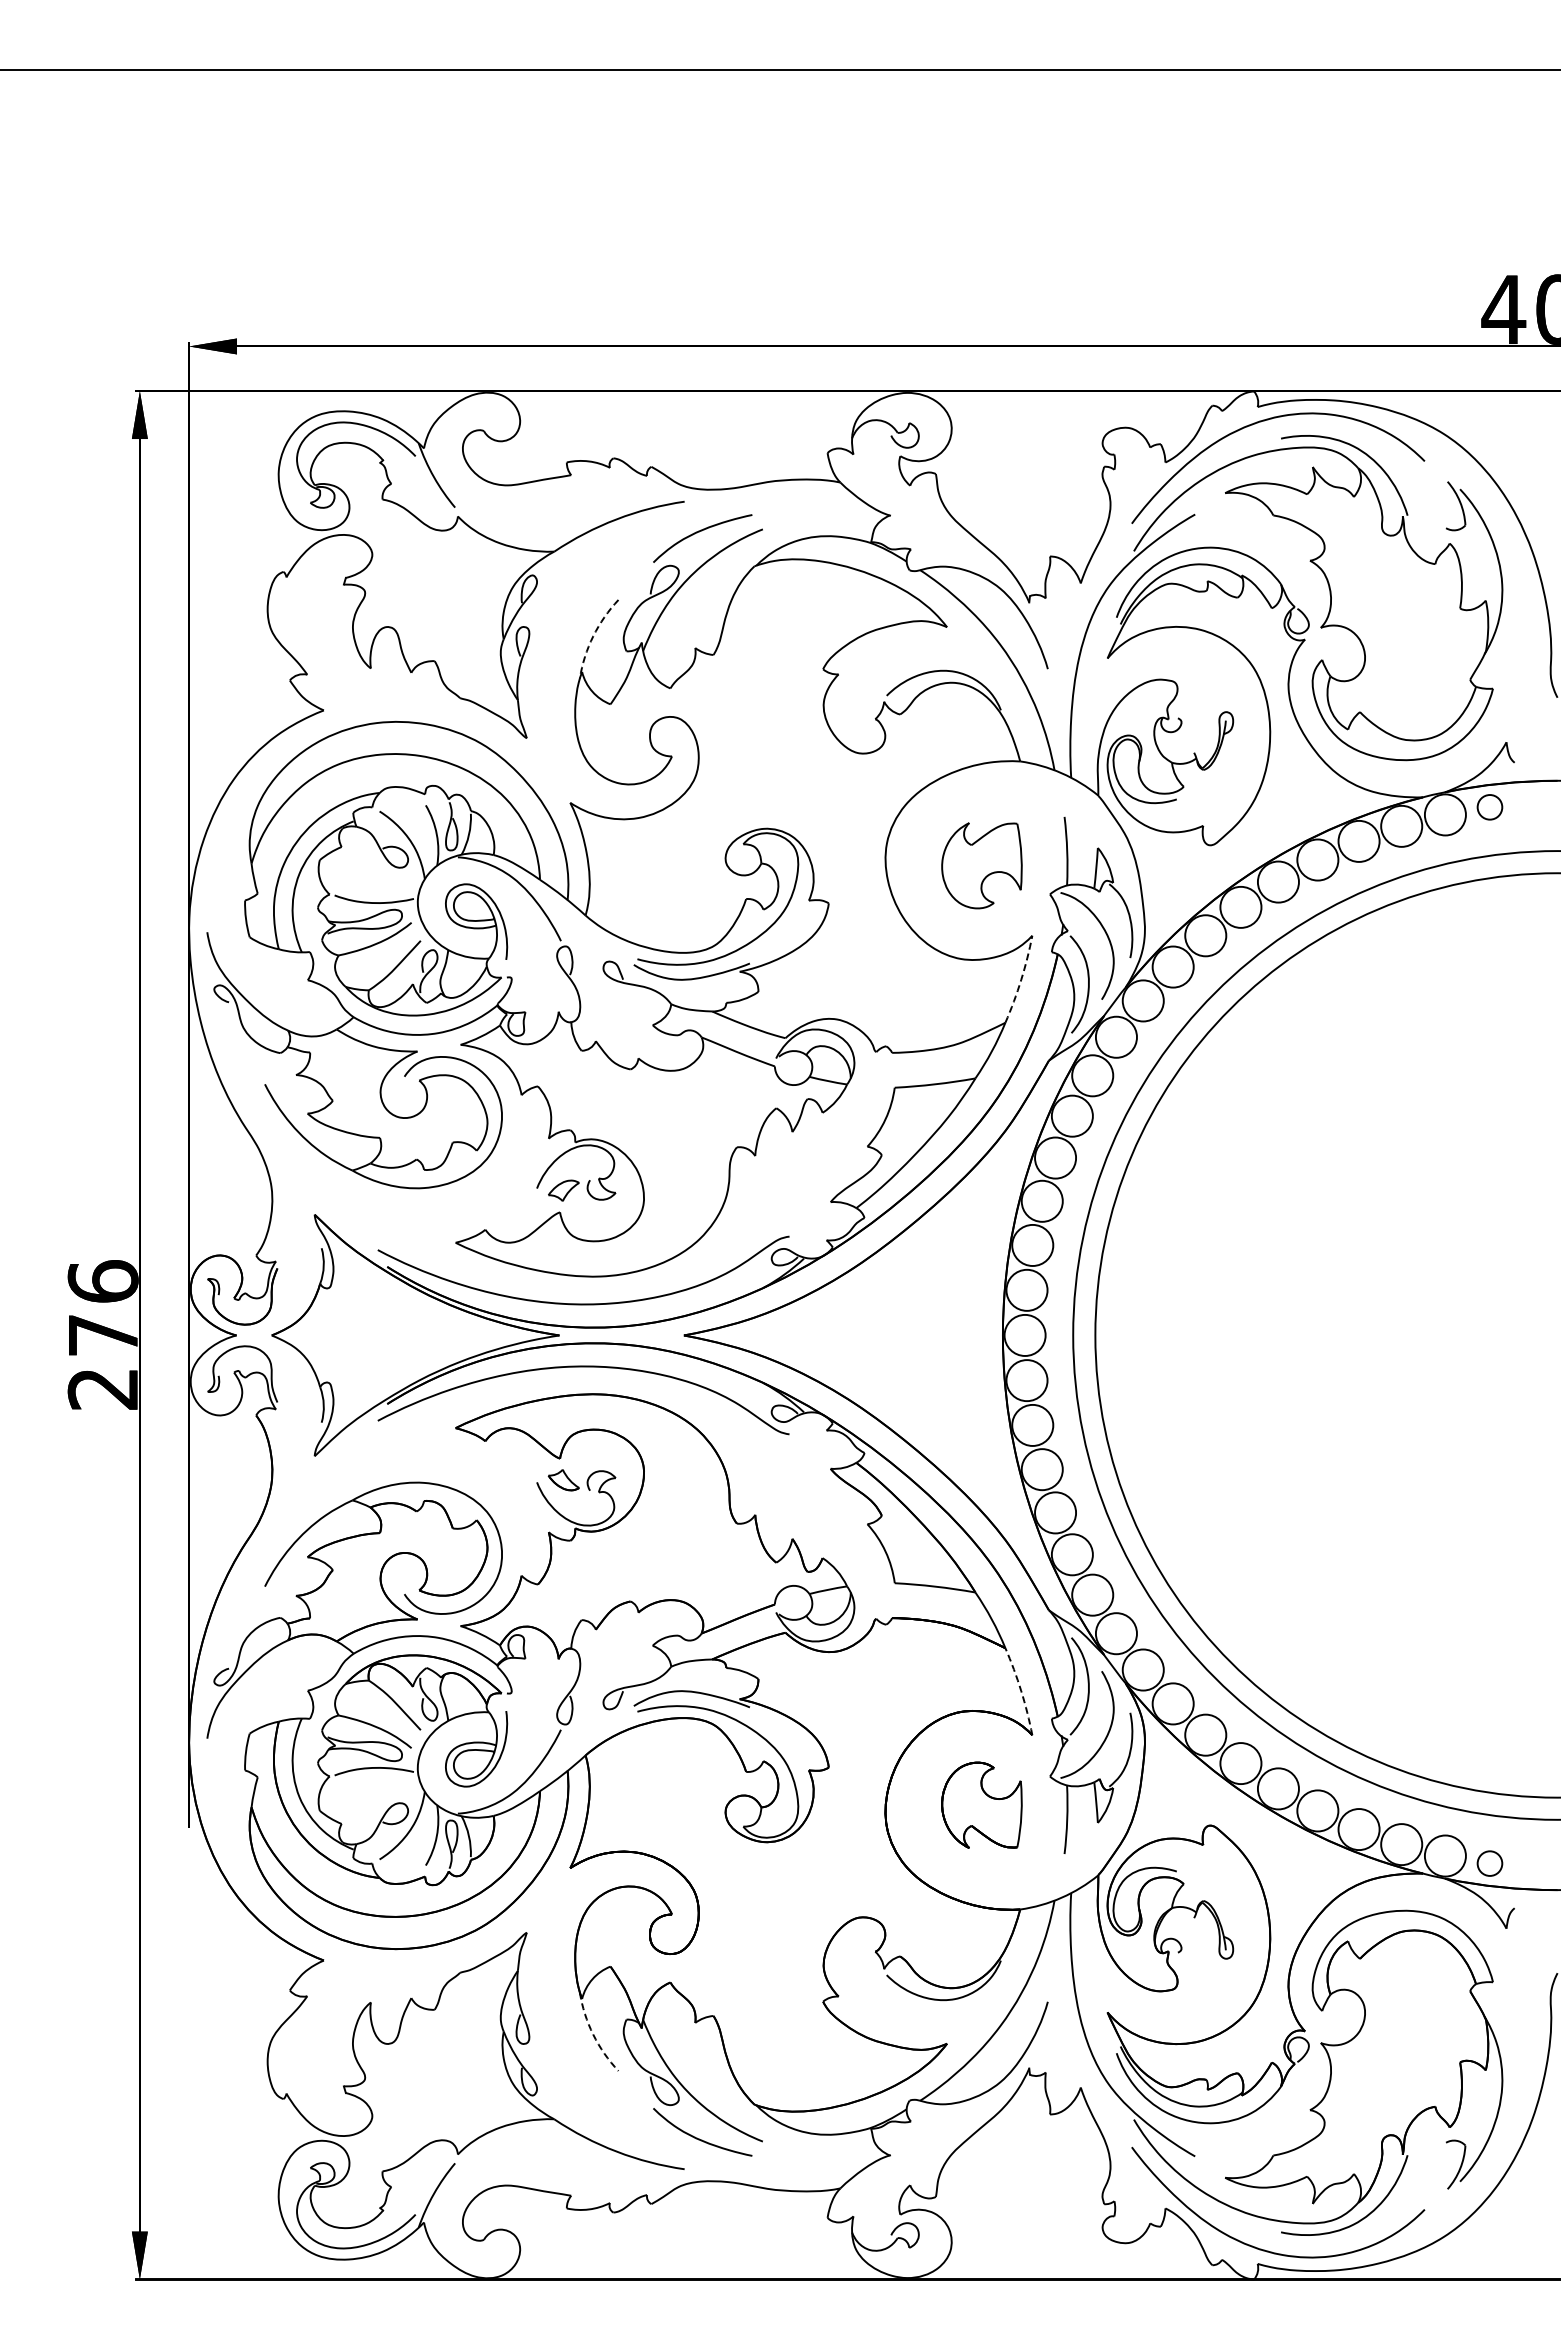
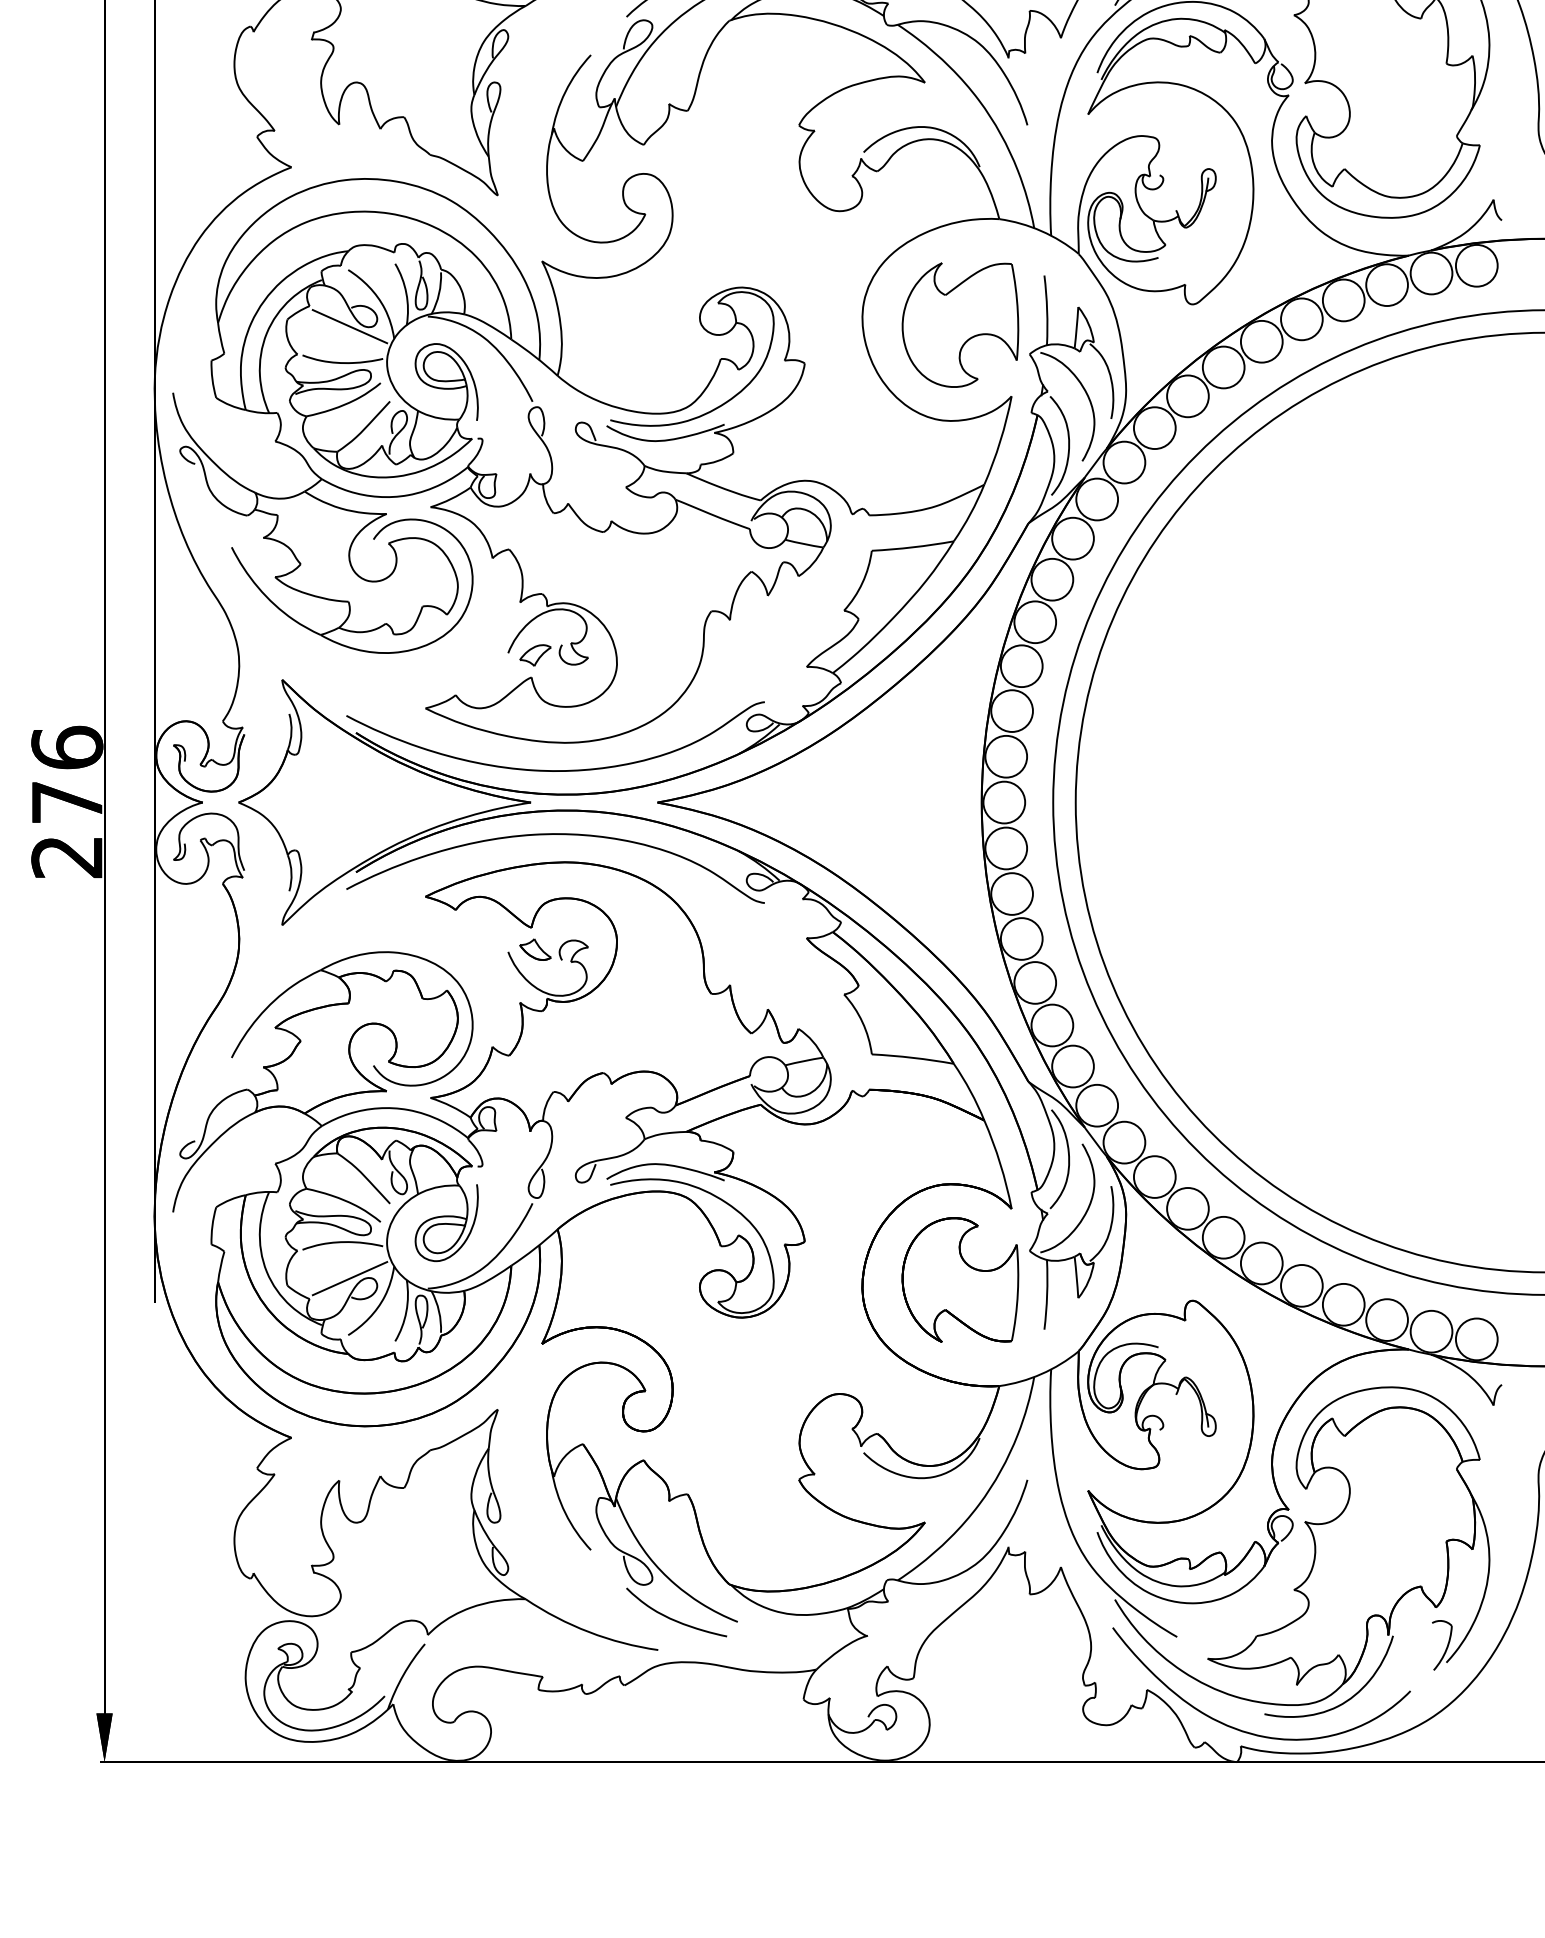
arc: (593, 636) -> (565, 92), dashed -> solid
circle: (1489, 806) -> (1476, 264), size x1.67
part: (981, 865) -> (960, 324), size x1.43
line: (380, 866) -> (349, 325), added
arc: (1021, 979) -> (1000, 440), dashed -> solid
arc: (1021, 1691) -> (1000, 1164), dashed -> solid
line: (380, 1803) -> (349, 1278), added
part: (981, 1805) -> (960, 1280), size x1.43
circle: (1489, 1863) -> (1476, 1339), size x1.67
arc: (593, 2034) -> (565, 1513), dashed -> solid

